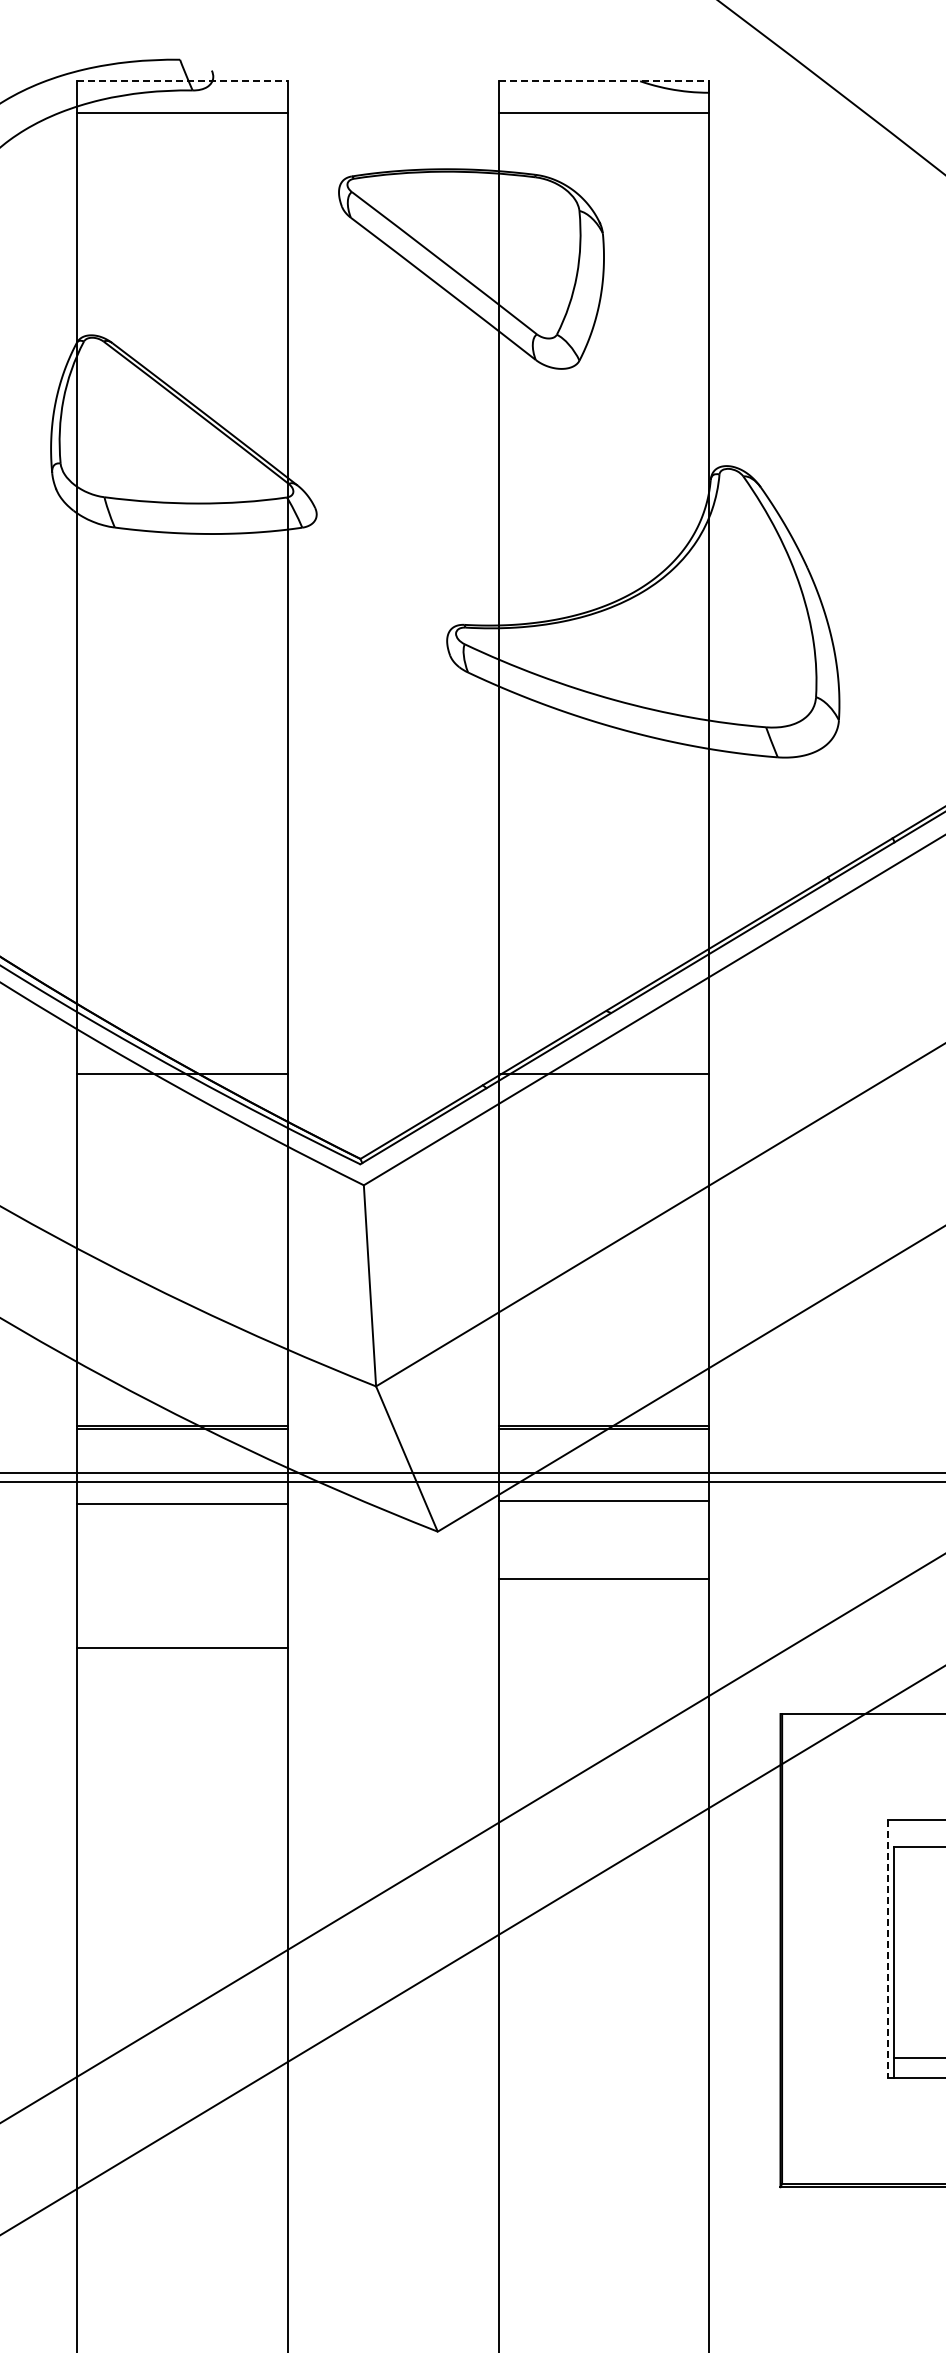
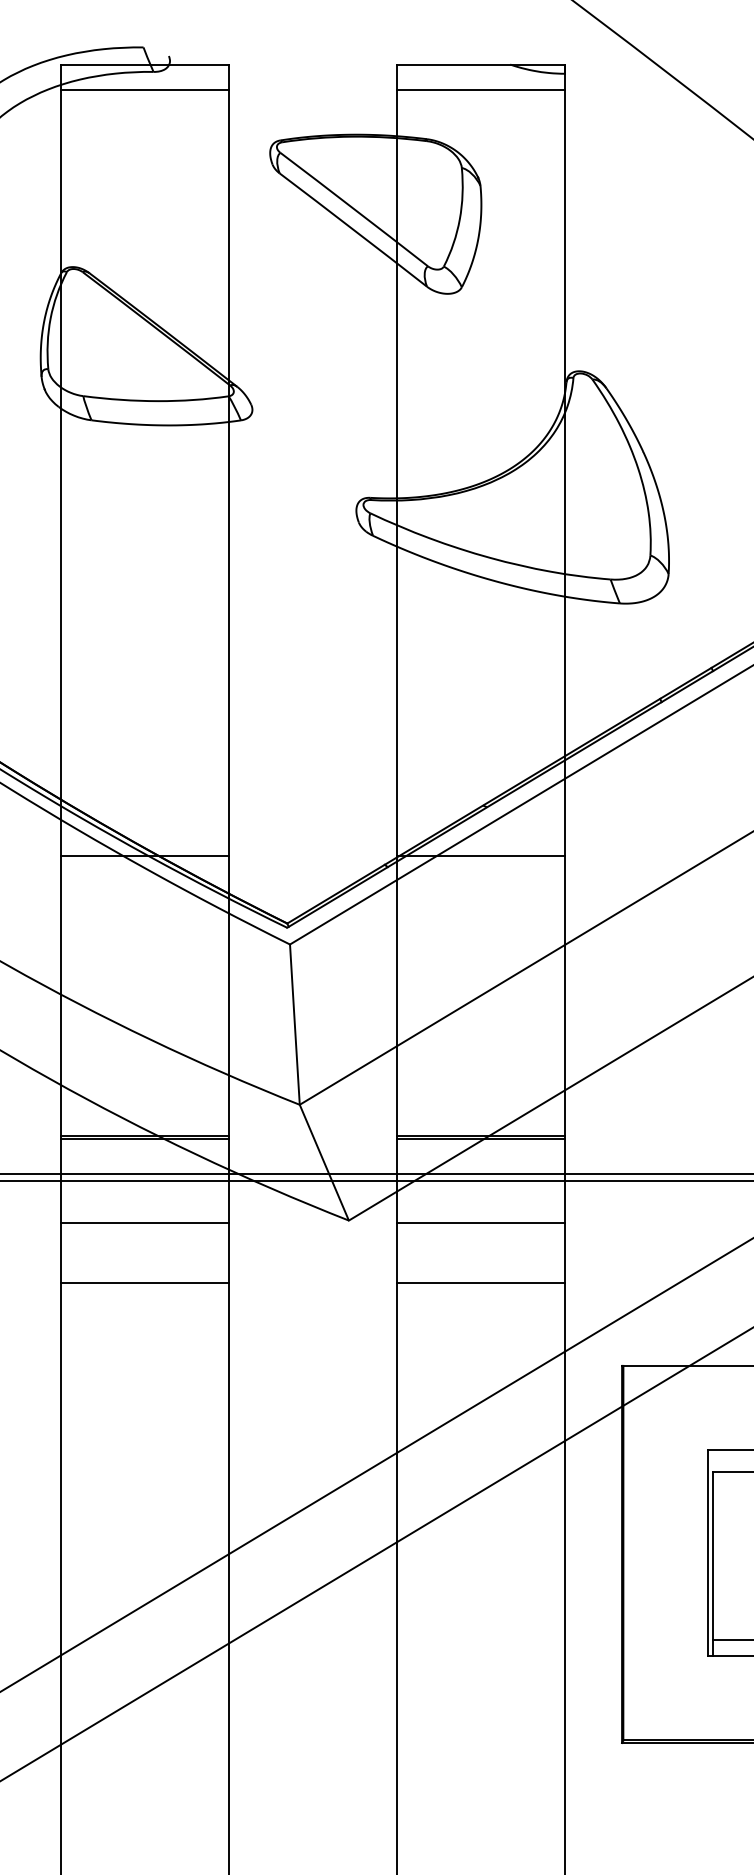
line: (182, 81) -> (145, 64), dashed -> solid
line: (604, 81) -> (481, 64), dashed -> solid
line: (603, 1500) -> (481, 1222), moved
line: (181, 1503) -> (144, 1222), moved
line: (603, 1579) -> (481, 1283), moved
line: (181, 1648) -> (144, 1283), moved
line: (888, 1949) -> (708, 1553), dashed -> solid

